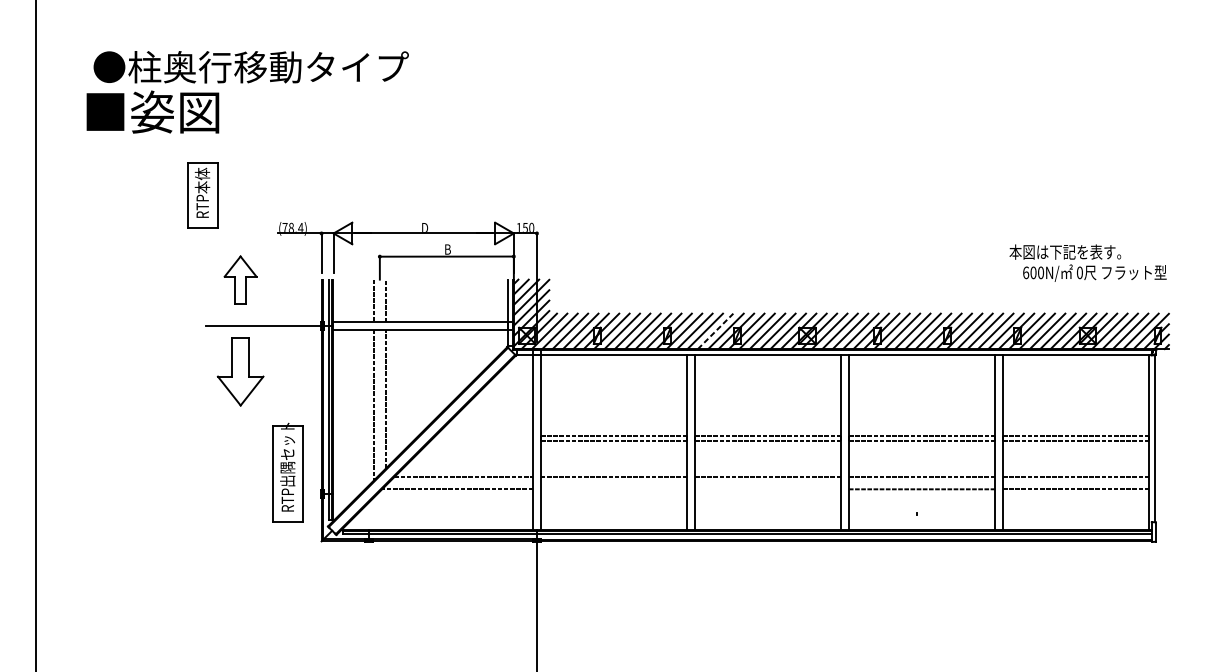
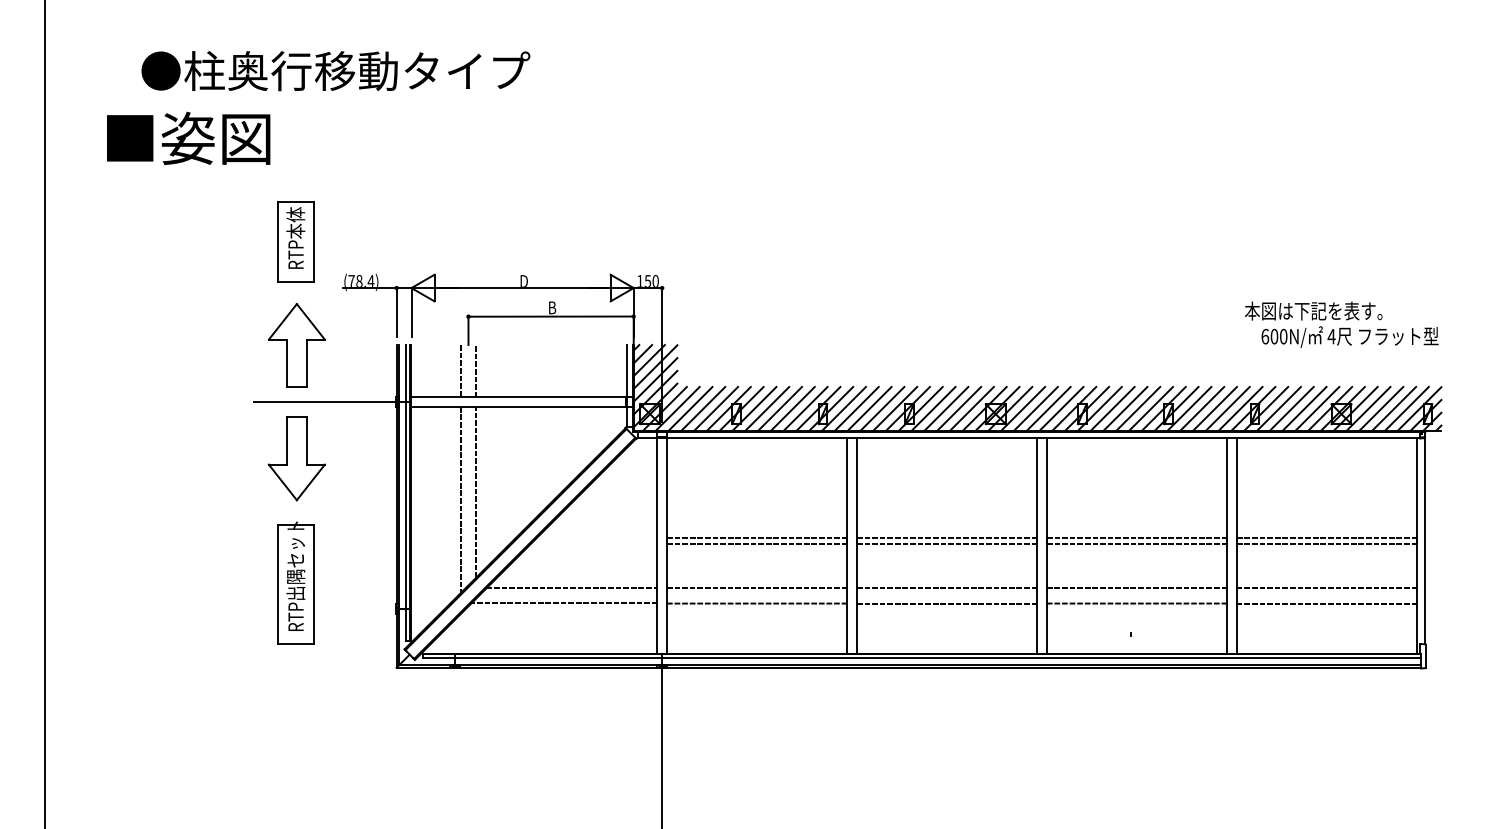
text: (250, 67) -> (335, 71), moved
part: (202, 195) -> (295, 241), moved
text: (1079, 272) -> (1331, 336), 0 -> 4
part: (240, 280) -> (296, 345), size x1.43
line: (715, 331) -> (882, 408), dashed -> solid
part: (287, 472) -> (295, 582), moved
line: (613, 489) -> (756, 603), added
line: (767, 489) -> (946, 603), added

